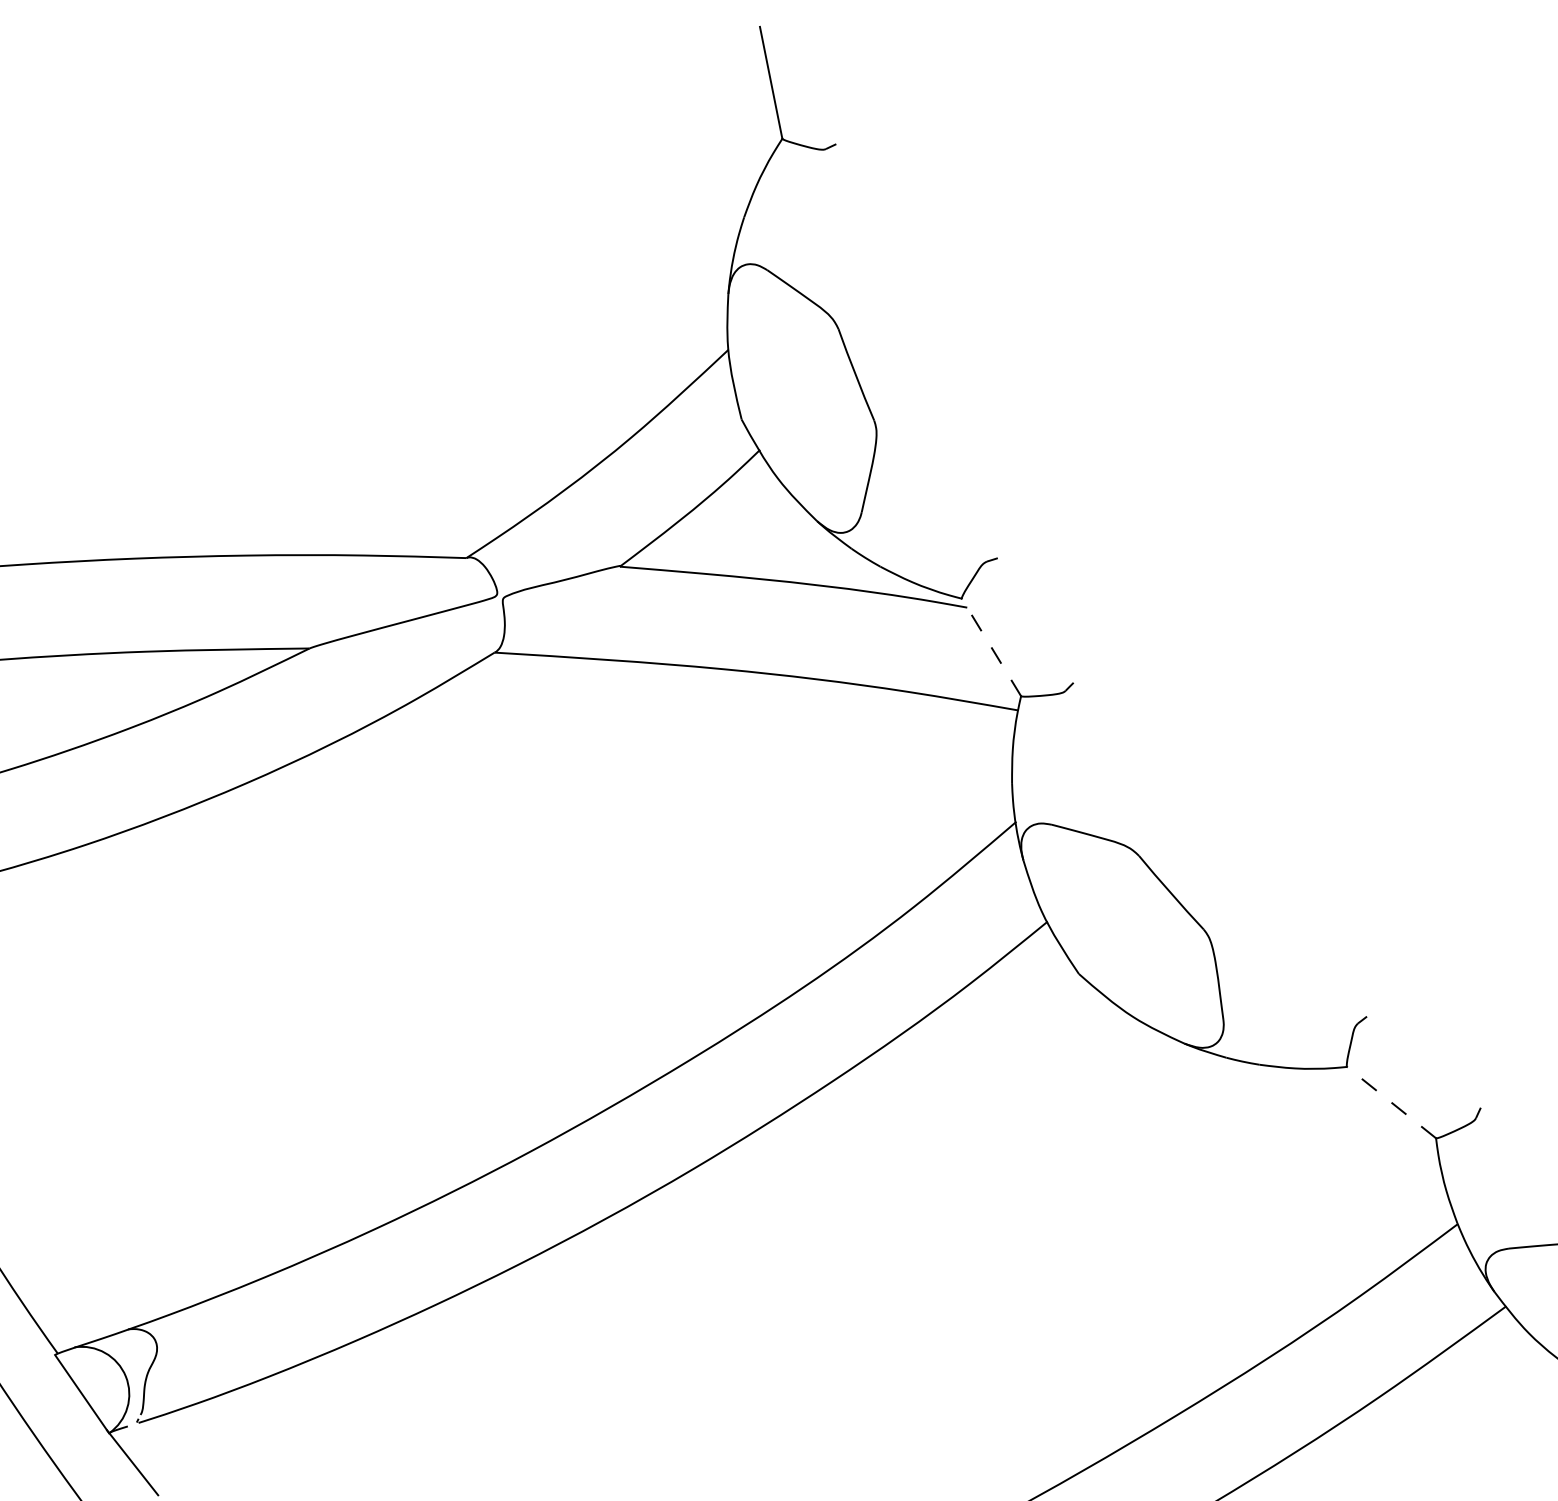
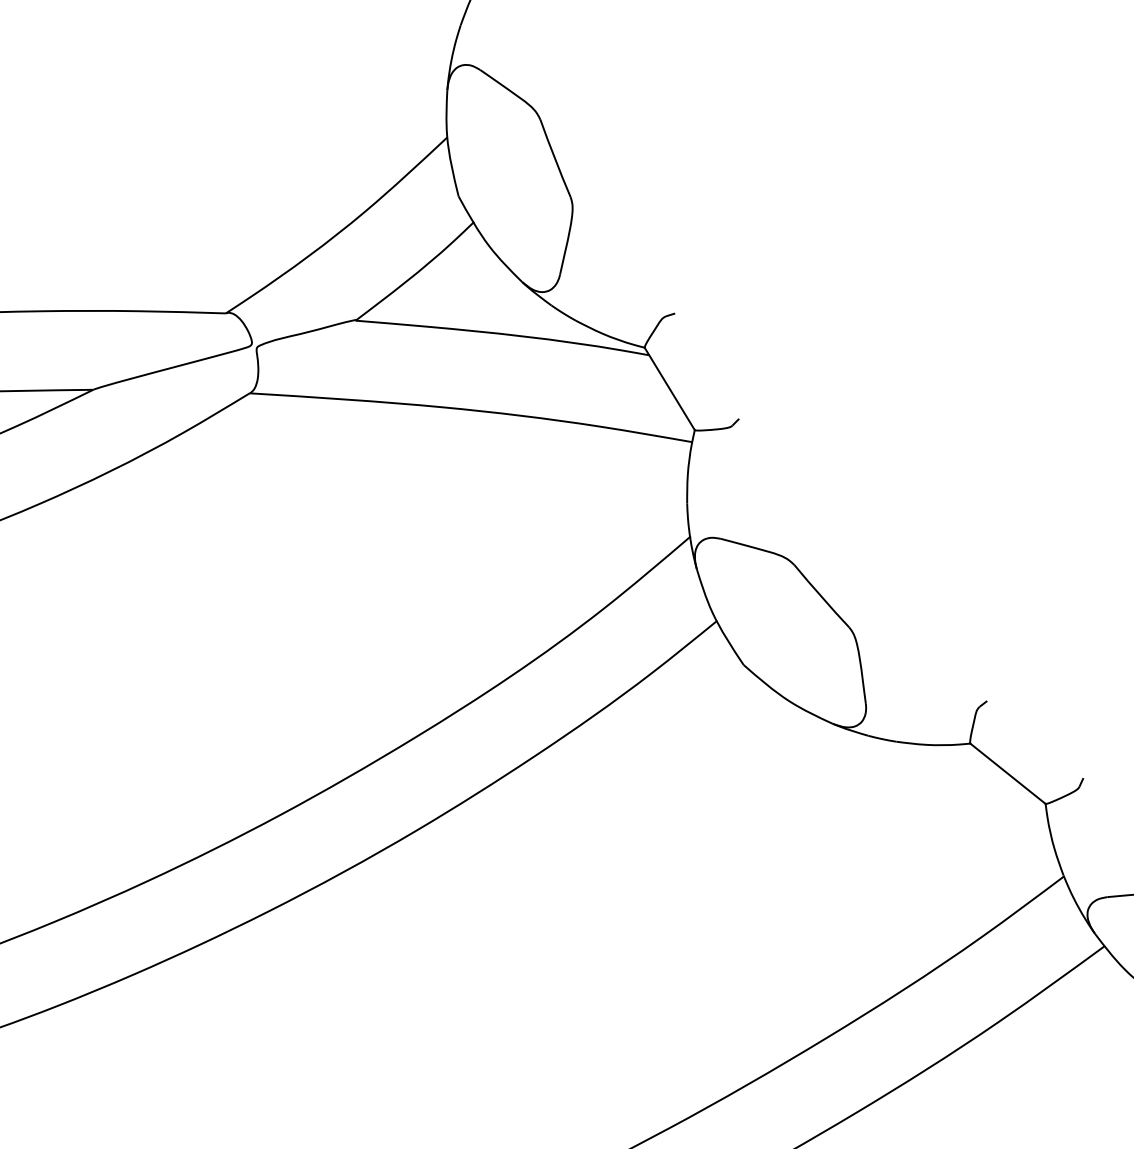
line: (991, 647) -> (669, 388), dashed -> solid
line: (1391, 1102) -> (1007, 773), dashed -> solid

